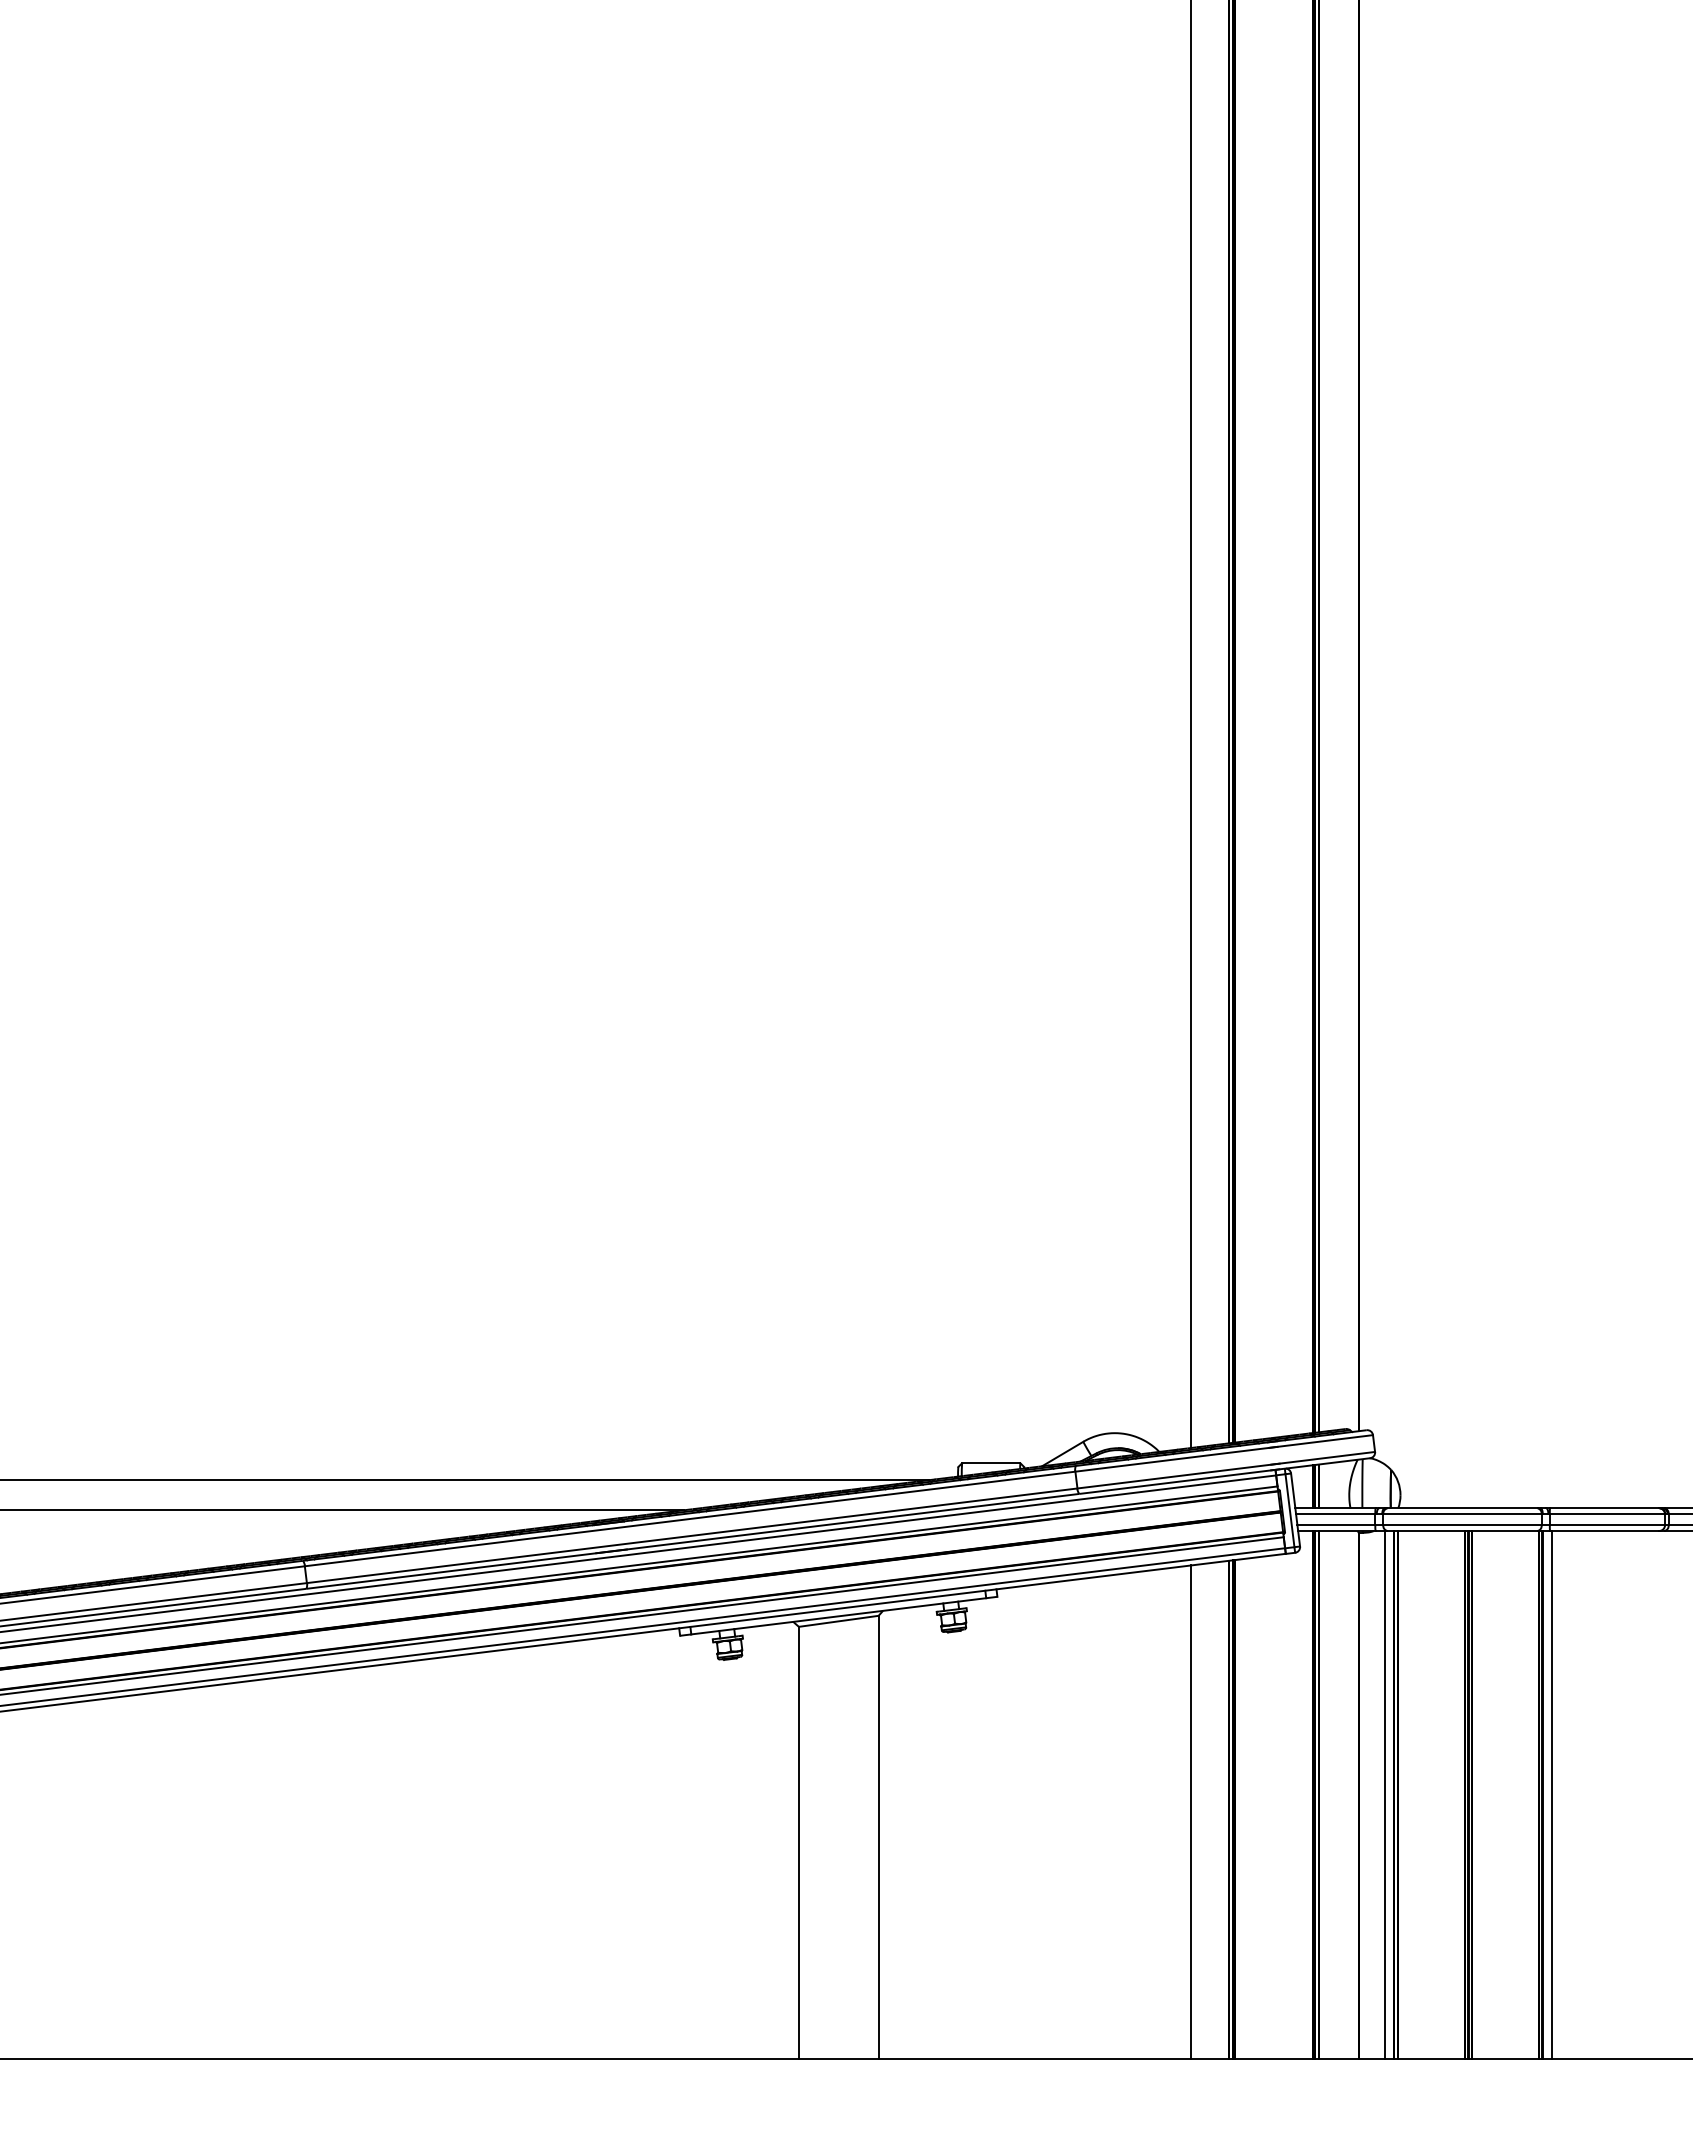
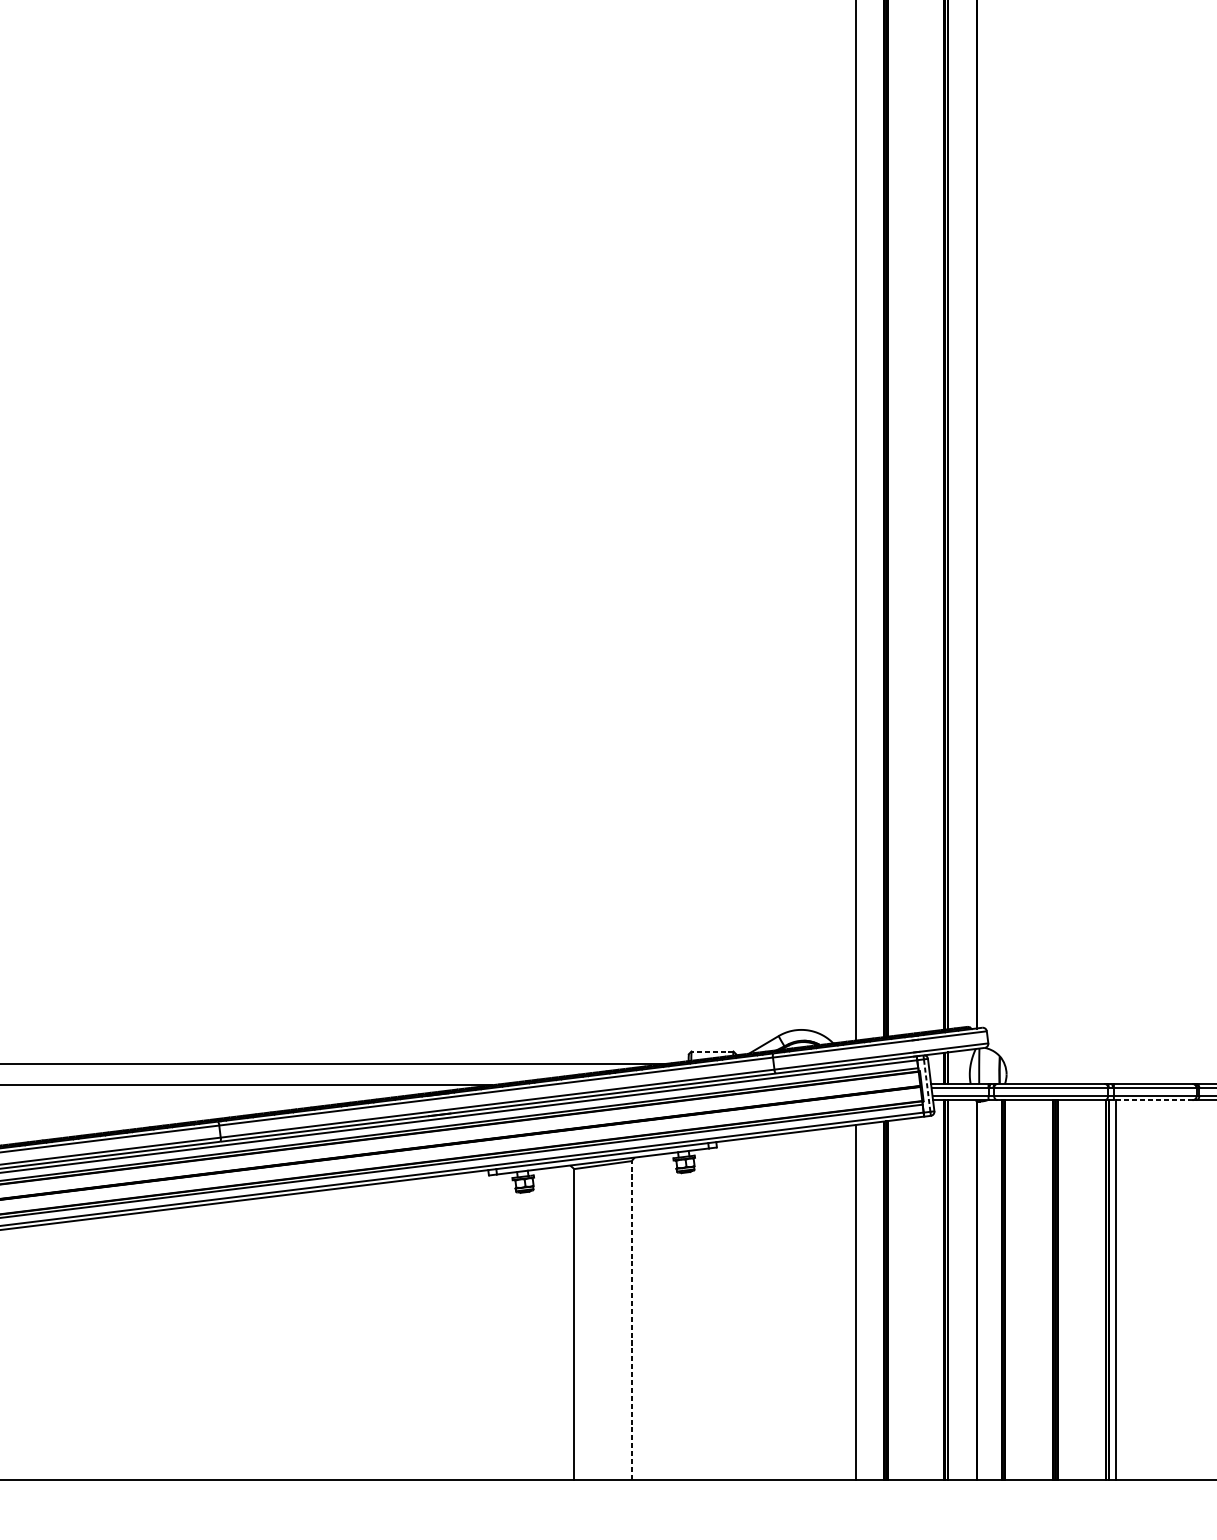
line: (990, 1463) -> (711, 1051), solid -> dashed
line: (1289, 1510) -> (926, 1085), solid -> dashed
line: (1604, 1530) -> (1153, 1099), solid -> dashed
line: (1384, 1794) -> (995, 1289), removed
line: (878, 1837) -> (631, 1320), solid -> dashed

